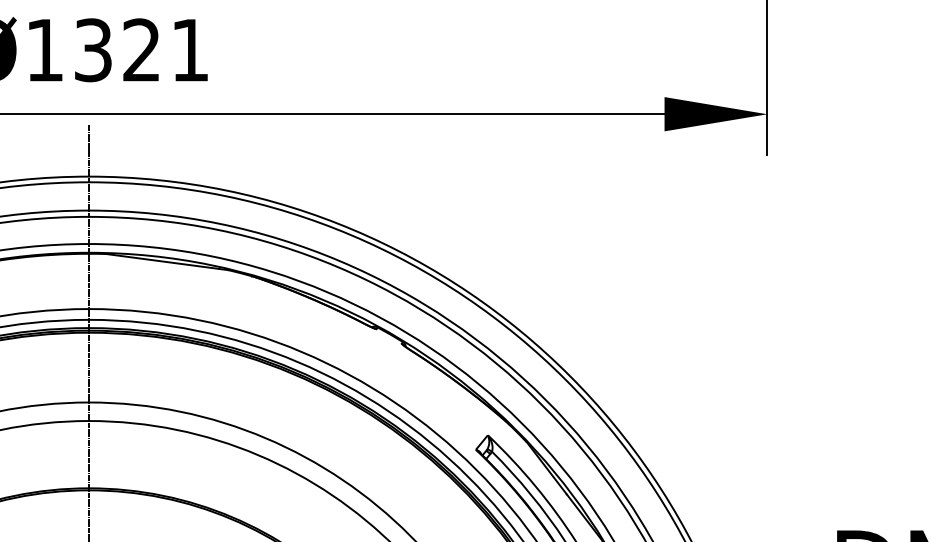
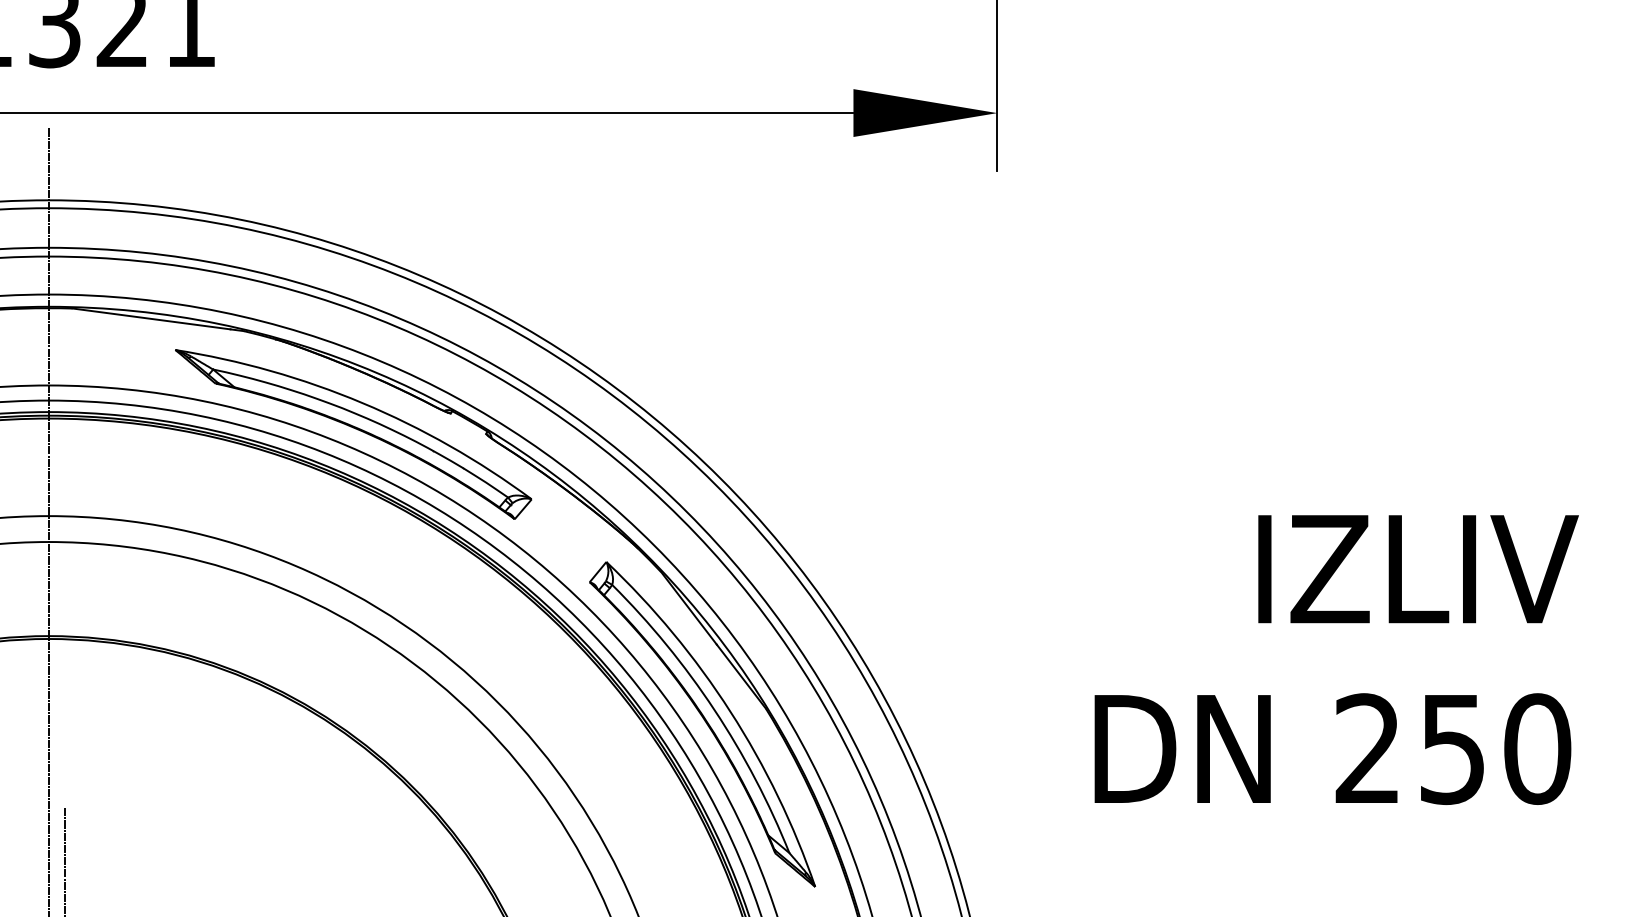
part: (306, 344) -> (353, 434), added

